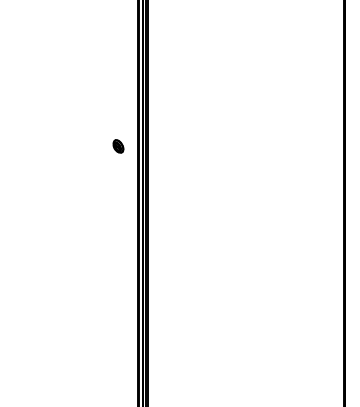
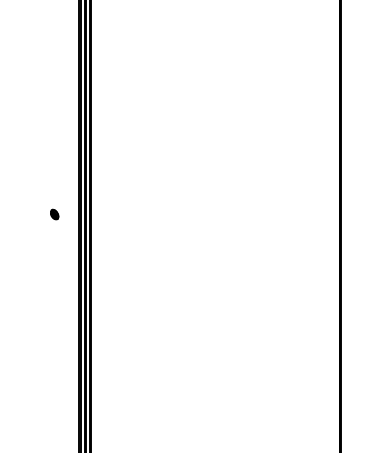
part: (118, 146) -> (54, 214), size x0.6

